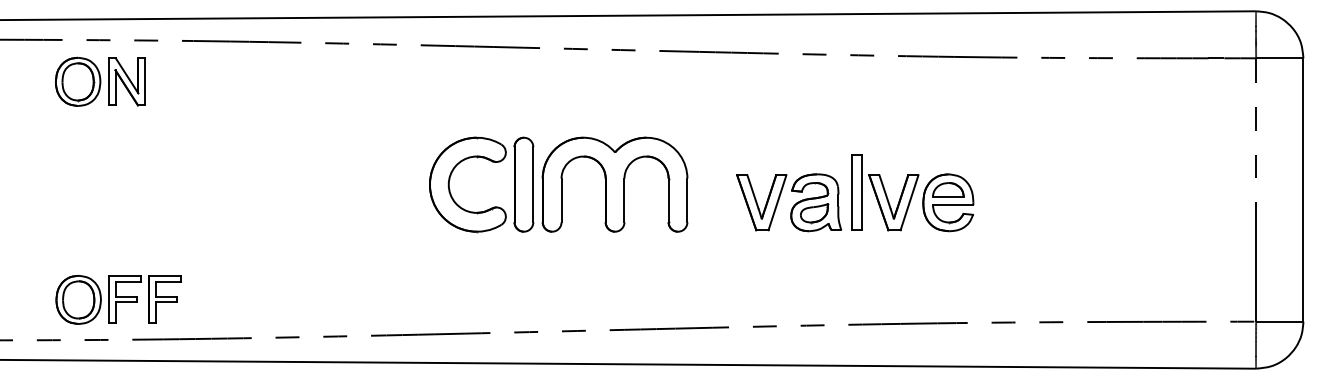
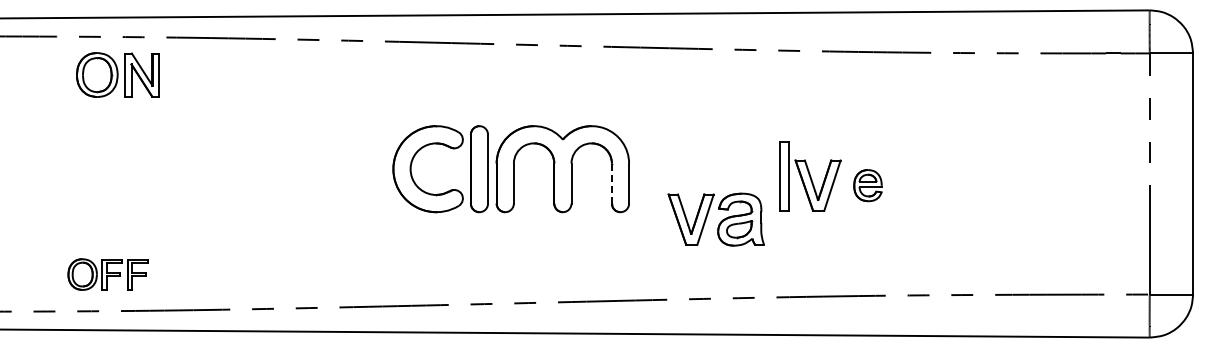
part: (100, 81) -> (117, 74), moved
line: (668, 201) -> (611, 184), solid -> dashed
part: (788, 202) -> (715, 219), moved
part: (947, 202) -> (867, 185), size x0.6
part: (117, 299) -> (107, 274), size x0.7

